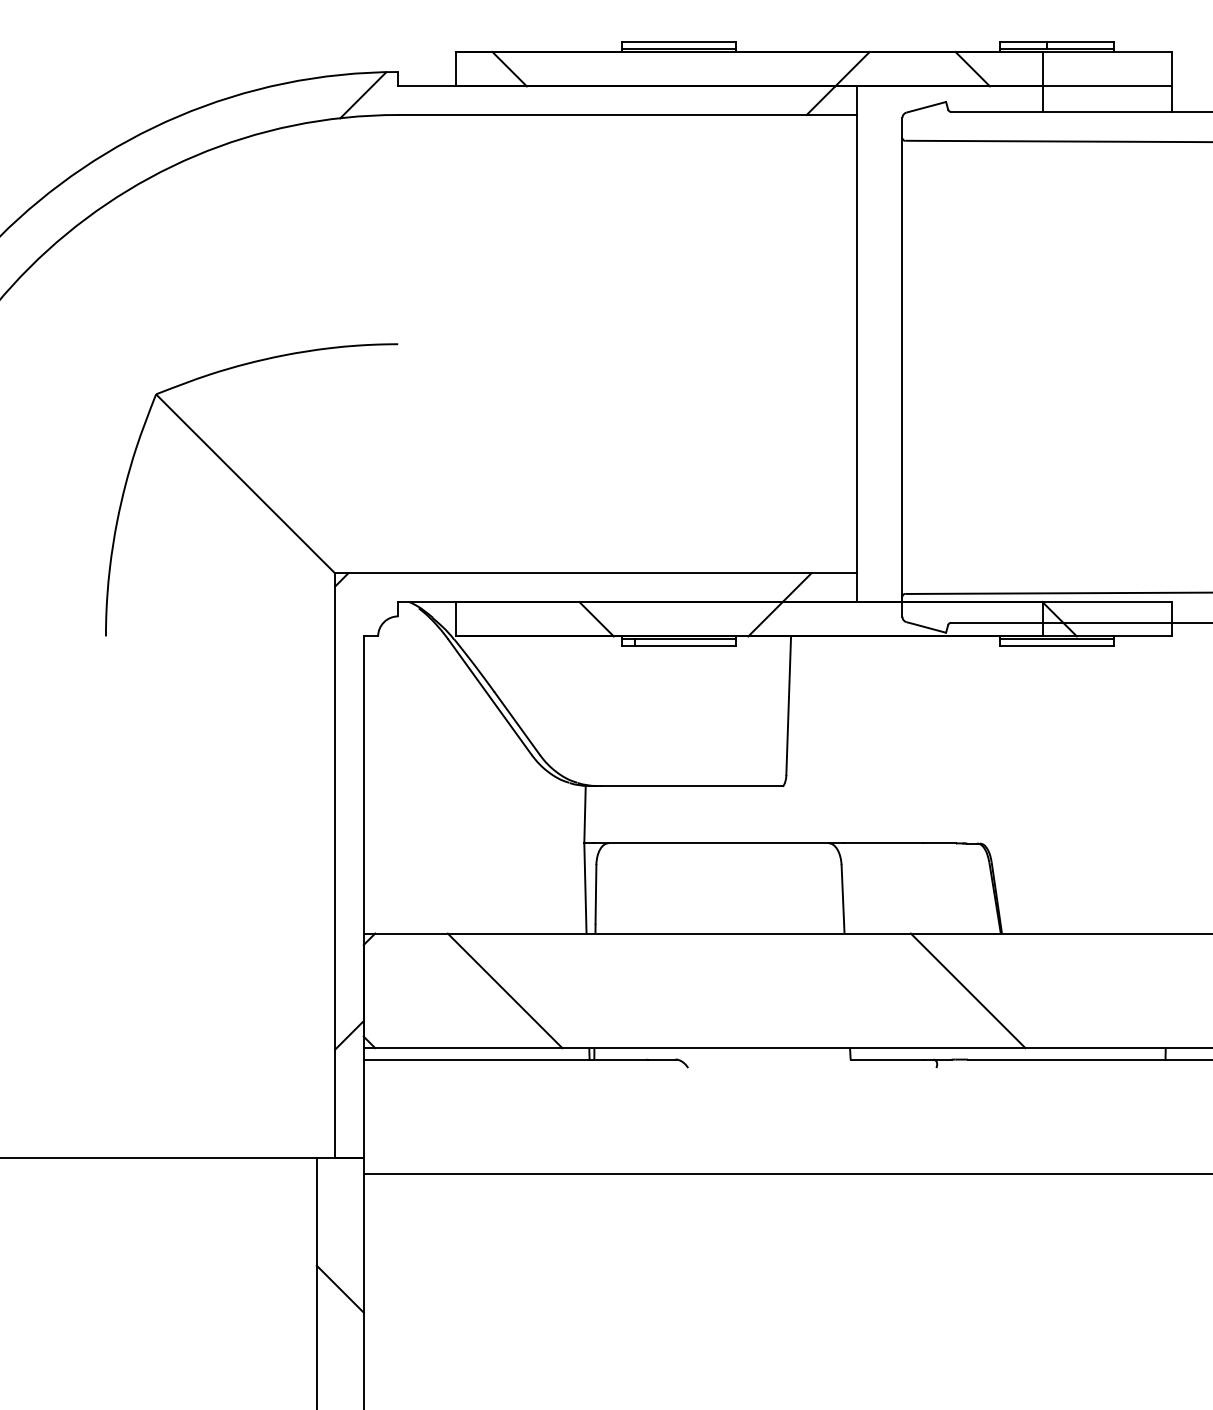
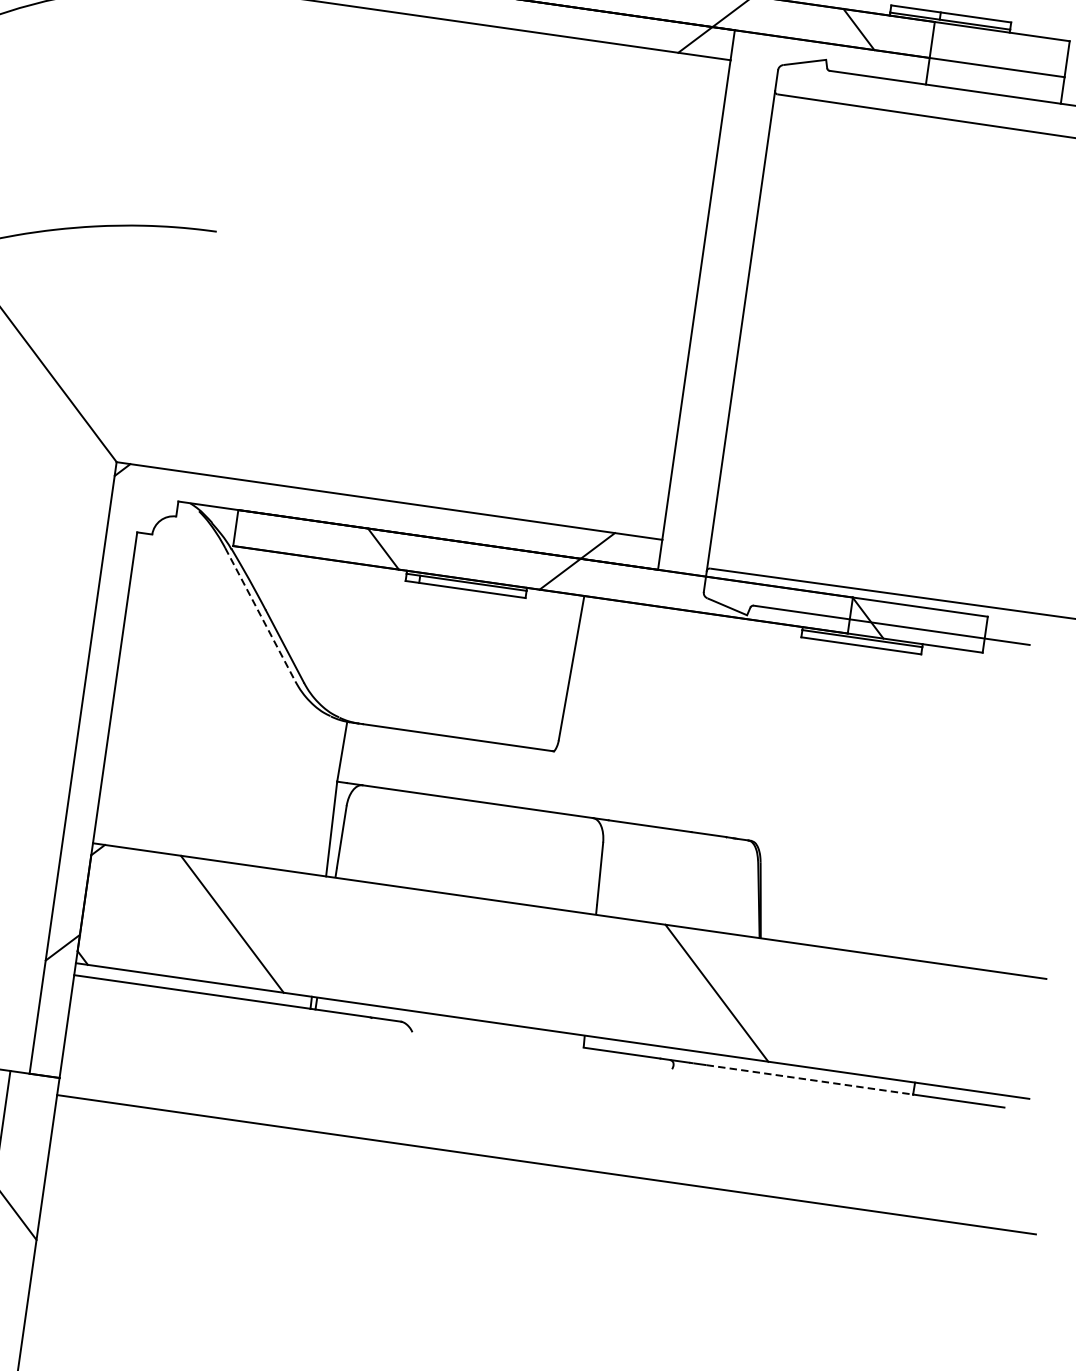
line: (490, 697) -> (260, 615), solid -> dashed
line: (1066, 1059) -> (809, 1079), solid -> dashed

